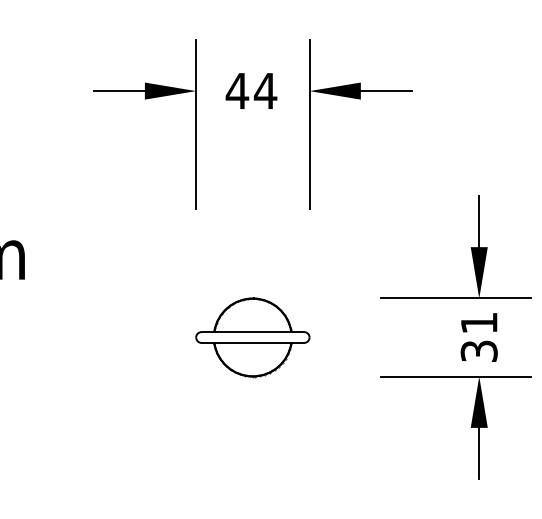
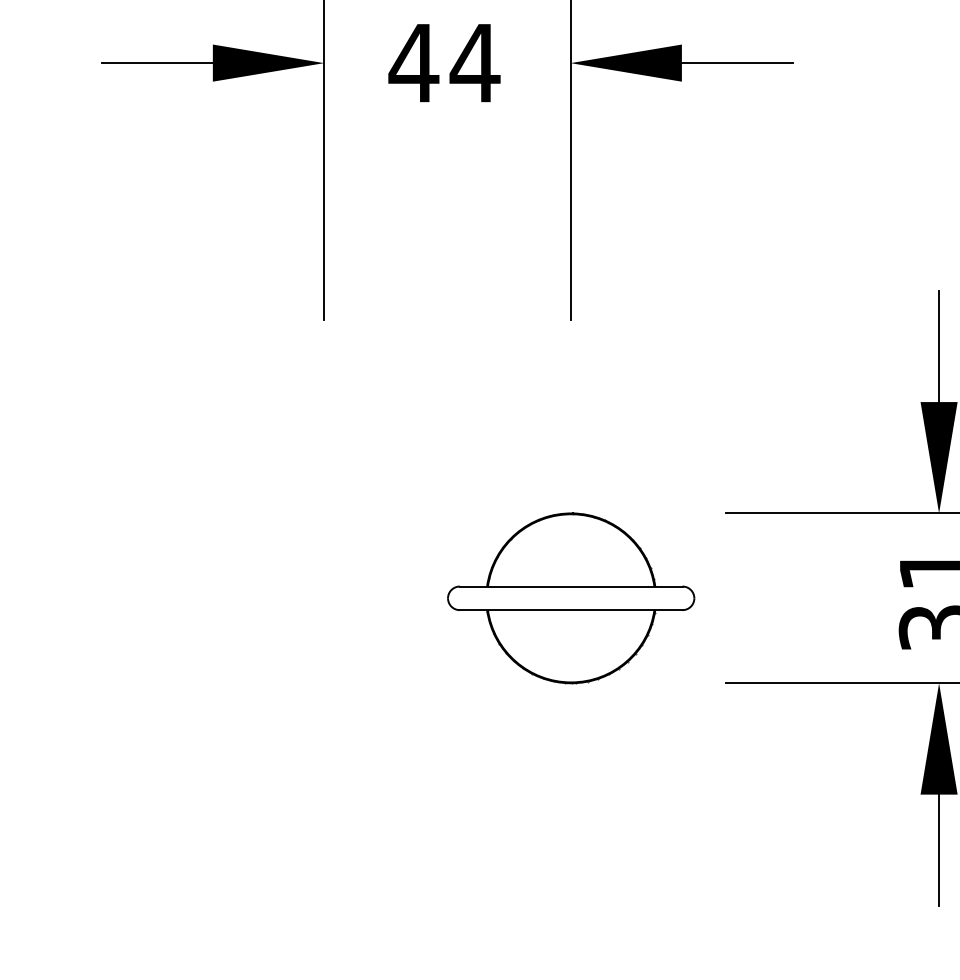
part: (252, 337) -> (570, 598), moved

